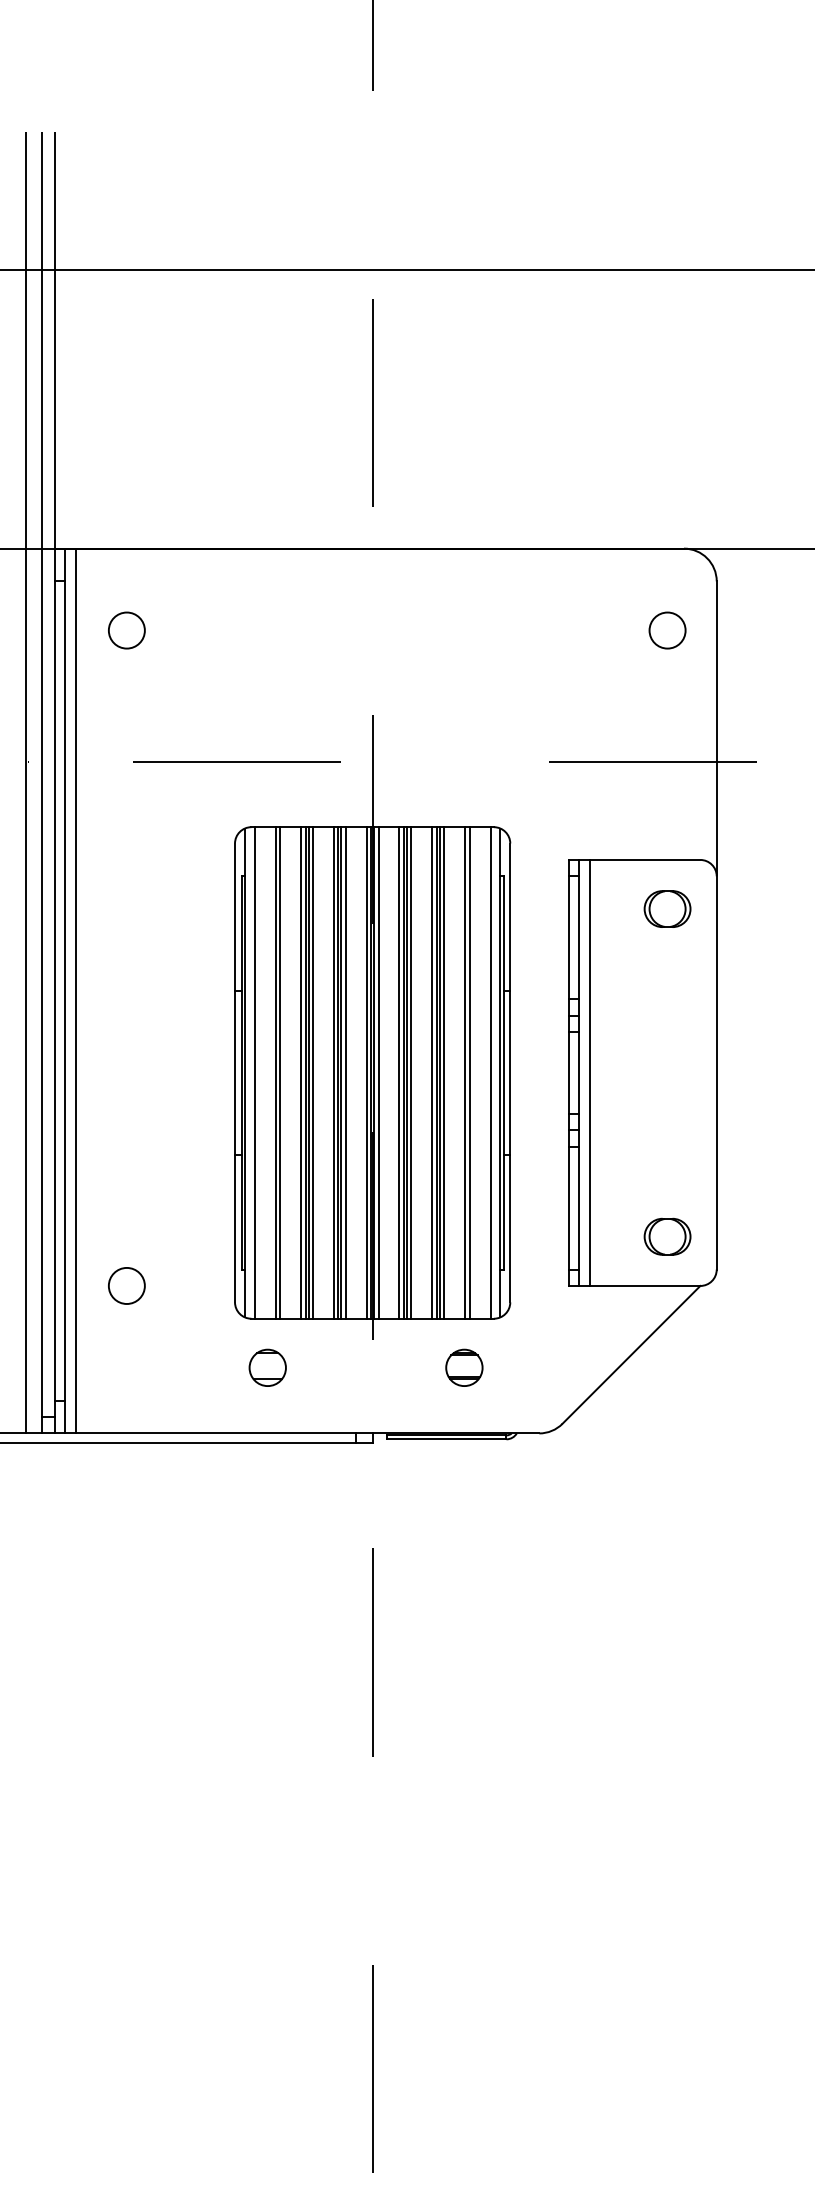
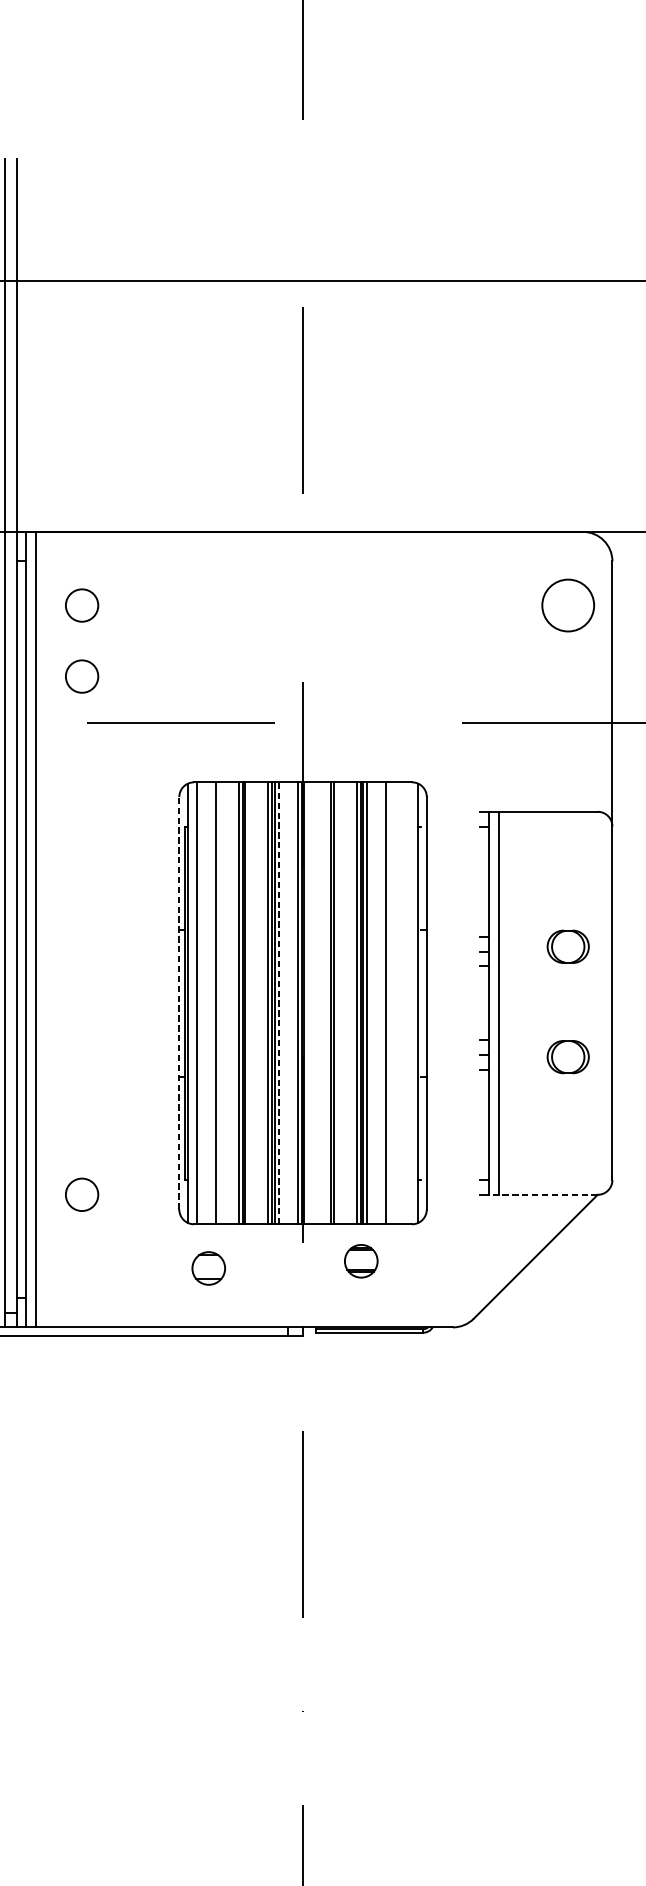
circle: (667, 630) -> (568, 605), size x1.6
circle: (126, 709) -> (81, 676), added
part: (667, 908) -> (568, 946), moved
line: (235, 1072) -> (179, 1002), solid -> dashed
line: (280, 1072) -> (220, 1002), removed
line: (313, 1072) -> (249, 1002), removed
line: (345, 1072) -> (278, 1002), solid -> dashed
line: (378, 1072) -> (308, 1002), removed
line: (399, 1072) -> (327, 1002), removed
line: (411, 1072) -> (338, 1002), removed
line: (469, 1072) -> (390, 1002), removed
line: (490, 1072) -> (409, 1002), removed
line: (503, 1072) -> (420, 1002), removed
line: (569, 1072) -> (480, 1002), removed
part: (667, 1236) -> (568, 1056), moved
line: (639, 1285) -> (543, 1194), solid -> dashed
part: (464, 1367) -> (361, 1260), moved

